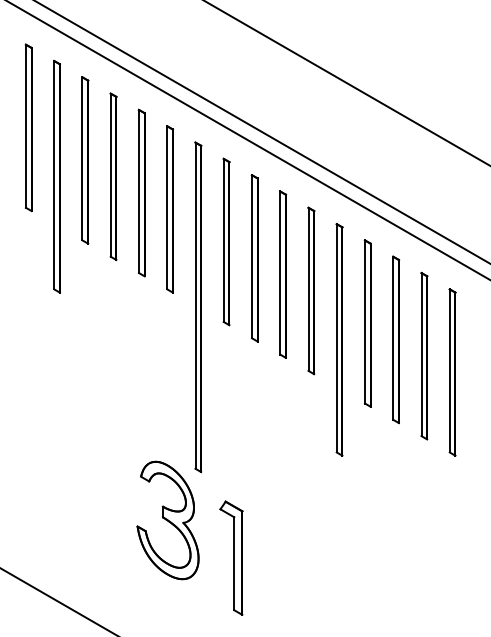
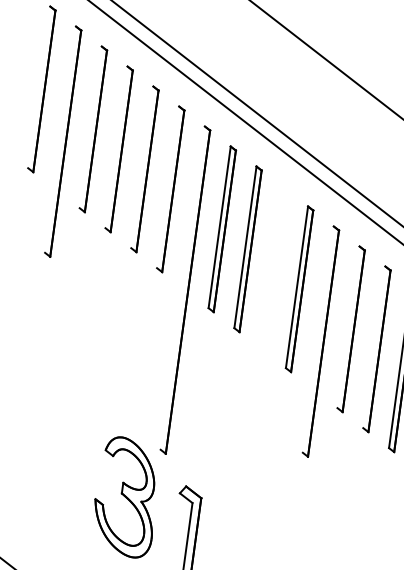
line: (25, 125) -> (38, 86), removed
line: (82, 158) -> (90, 127), removed
line: (110, 174) -> (116, 146), removed
line: (54, 175) -> (60, 140), removed
line: (138, 191) -> (141, 167), removed
line: (167, 207) -> (168, 187), removed
part: (283, 274) -> (274, 269), removed
line: (195, 305) -> (182, 288), removed
line: (365, 321) -> (349, 326), removed
line: (393, 337) -> (374, 346), removed
line: (336, 338) -> (318, 339), removed

